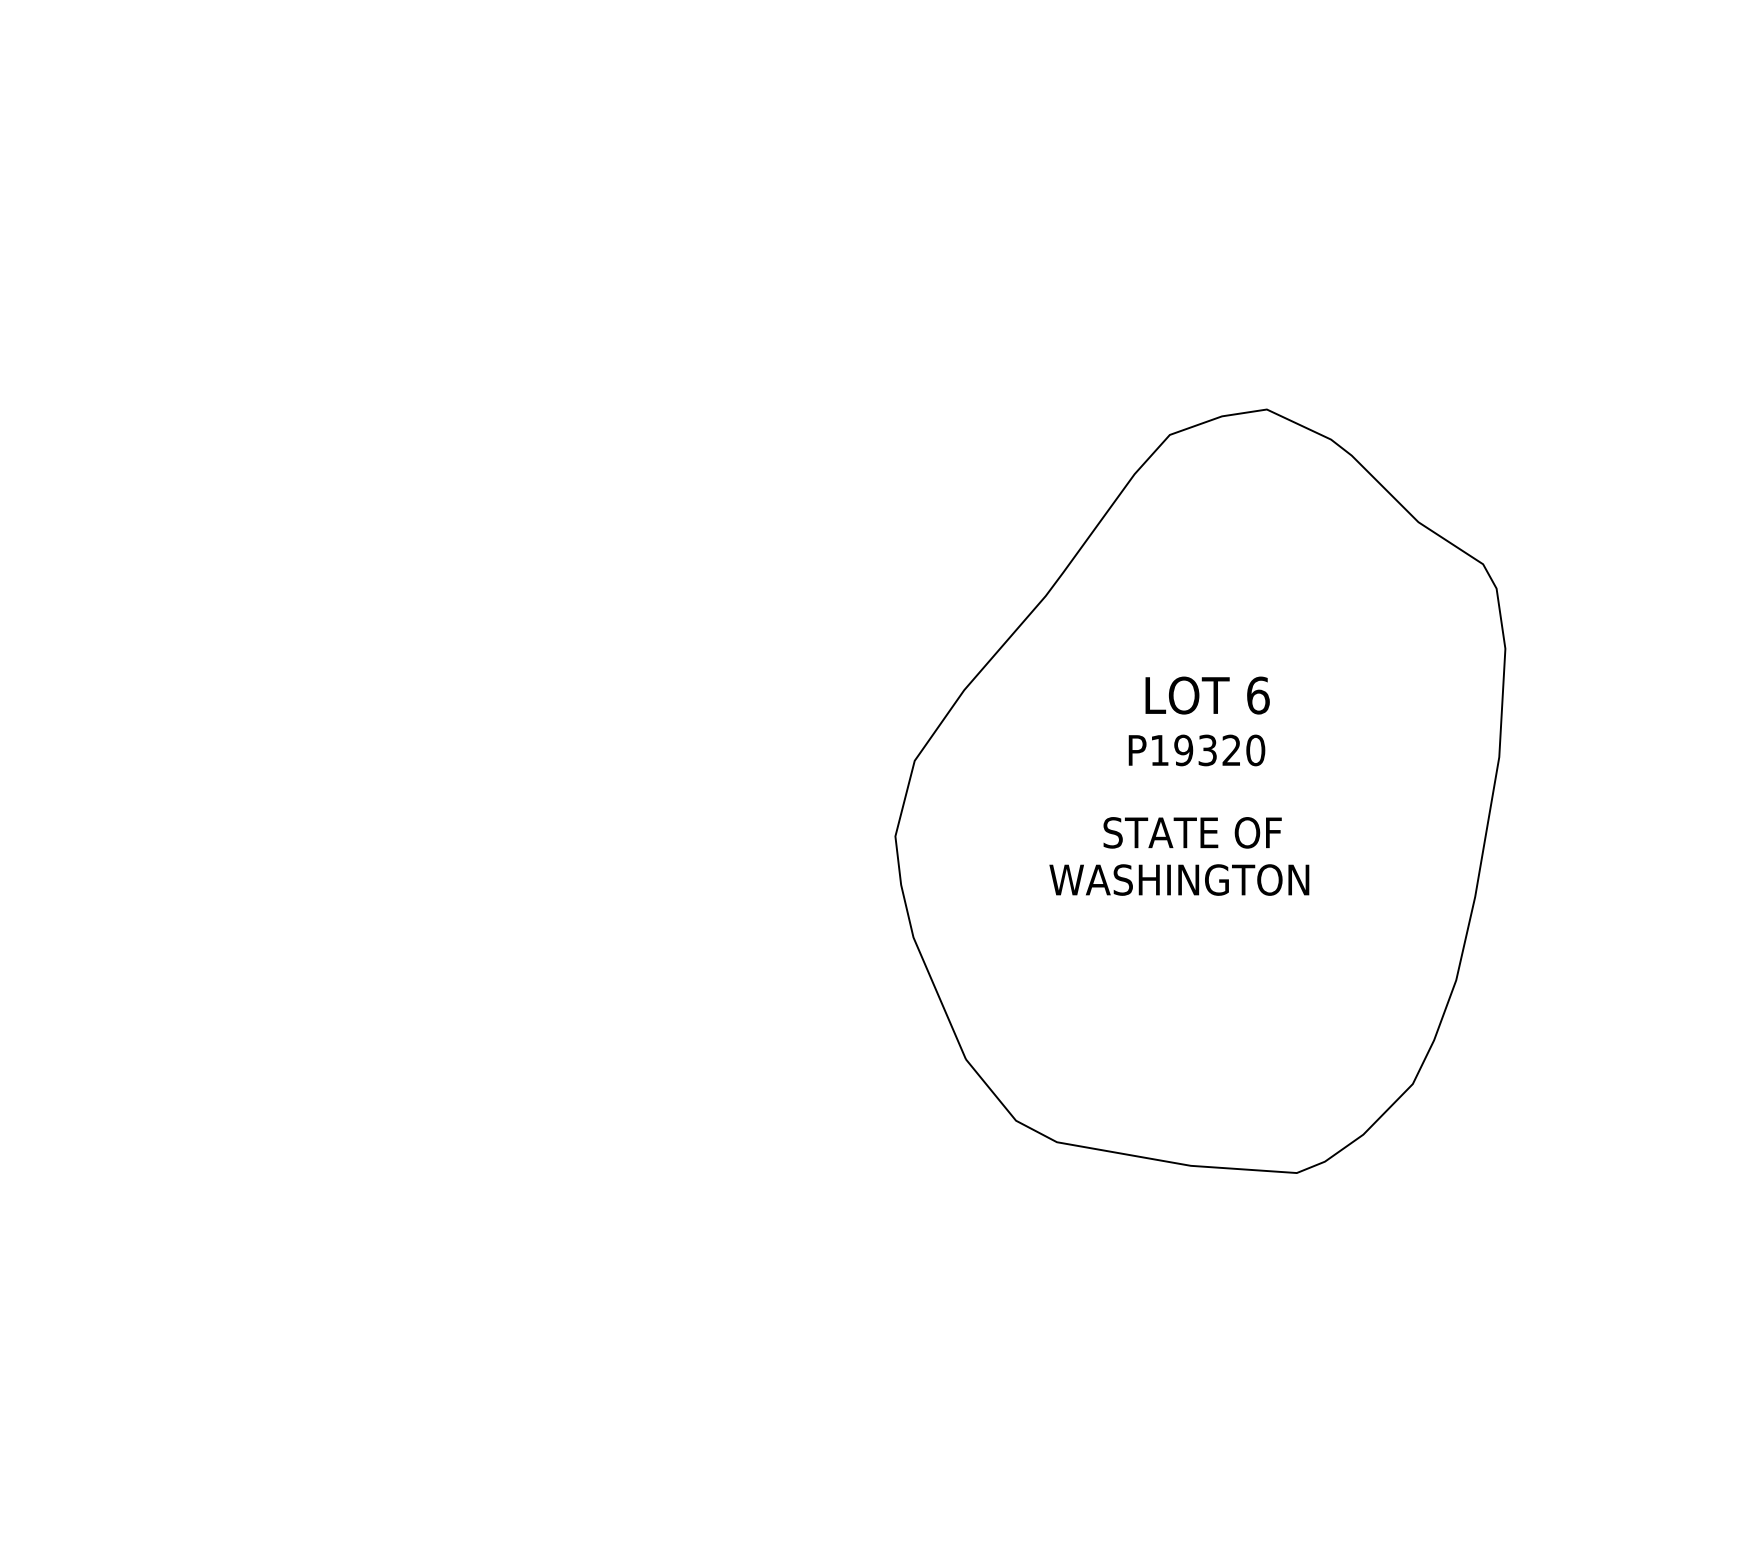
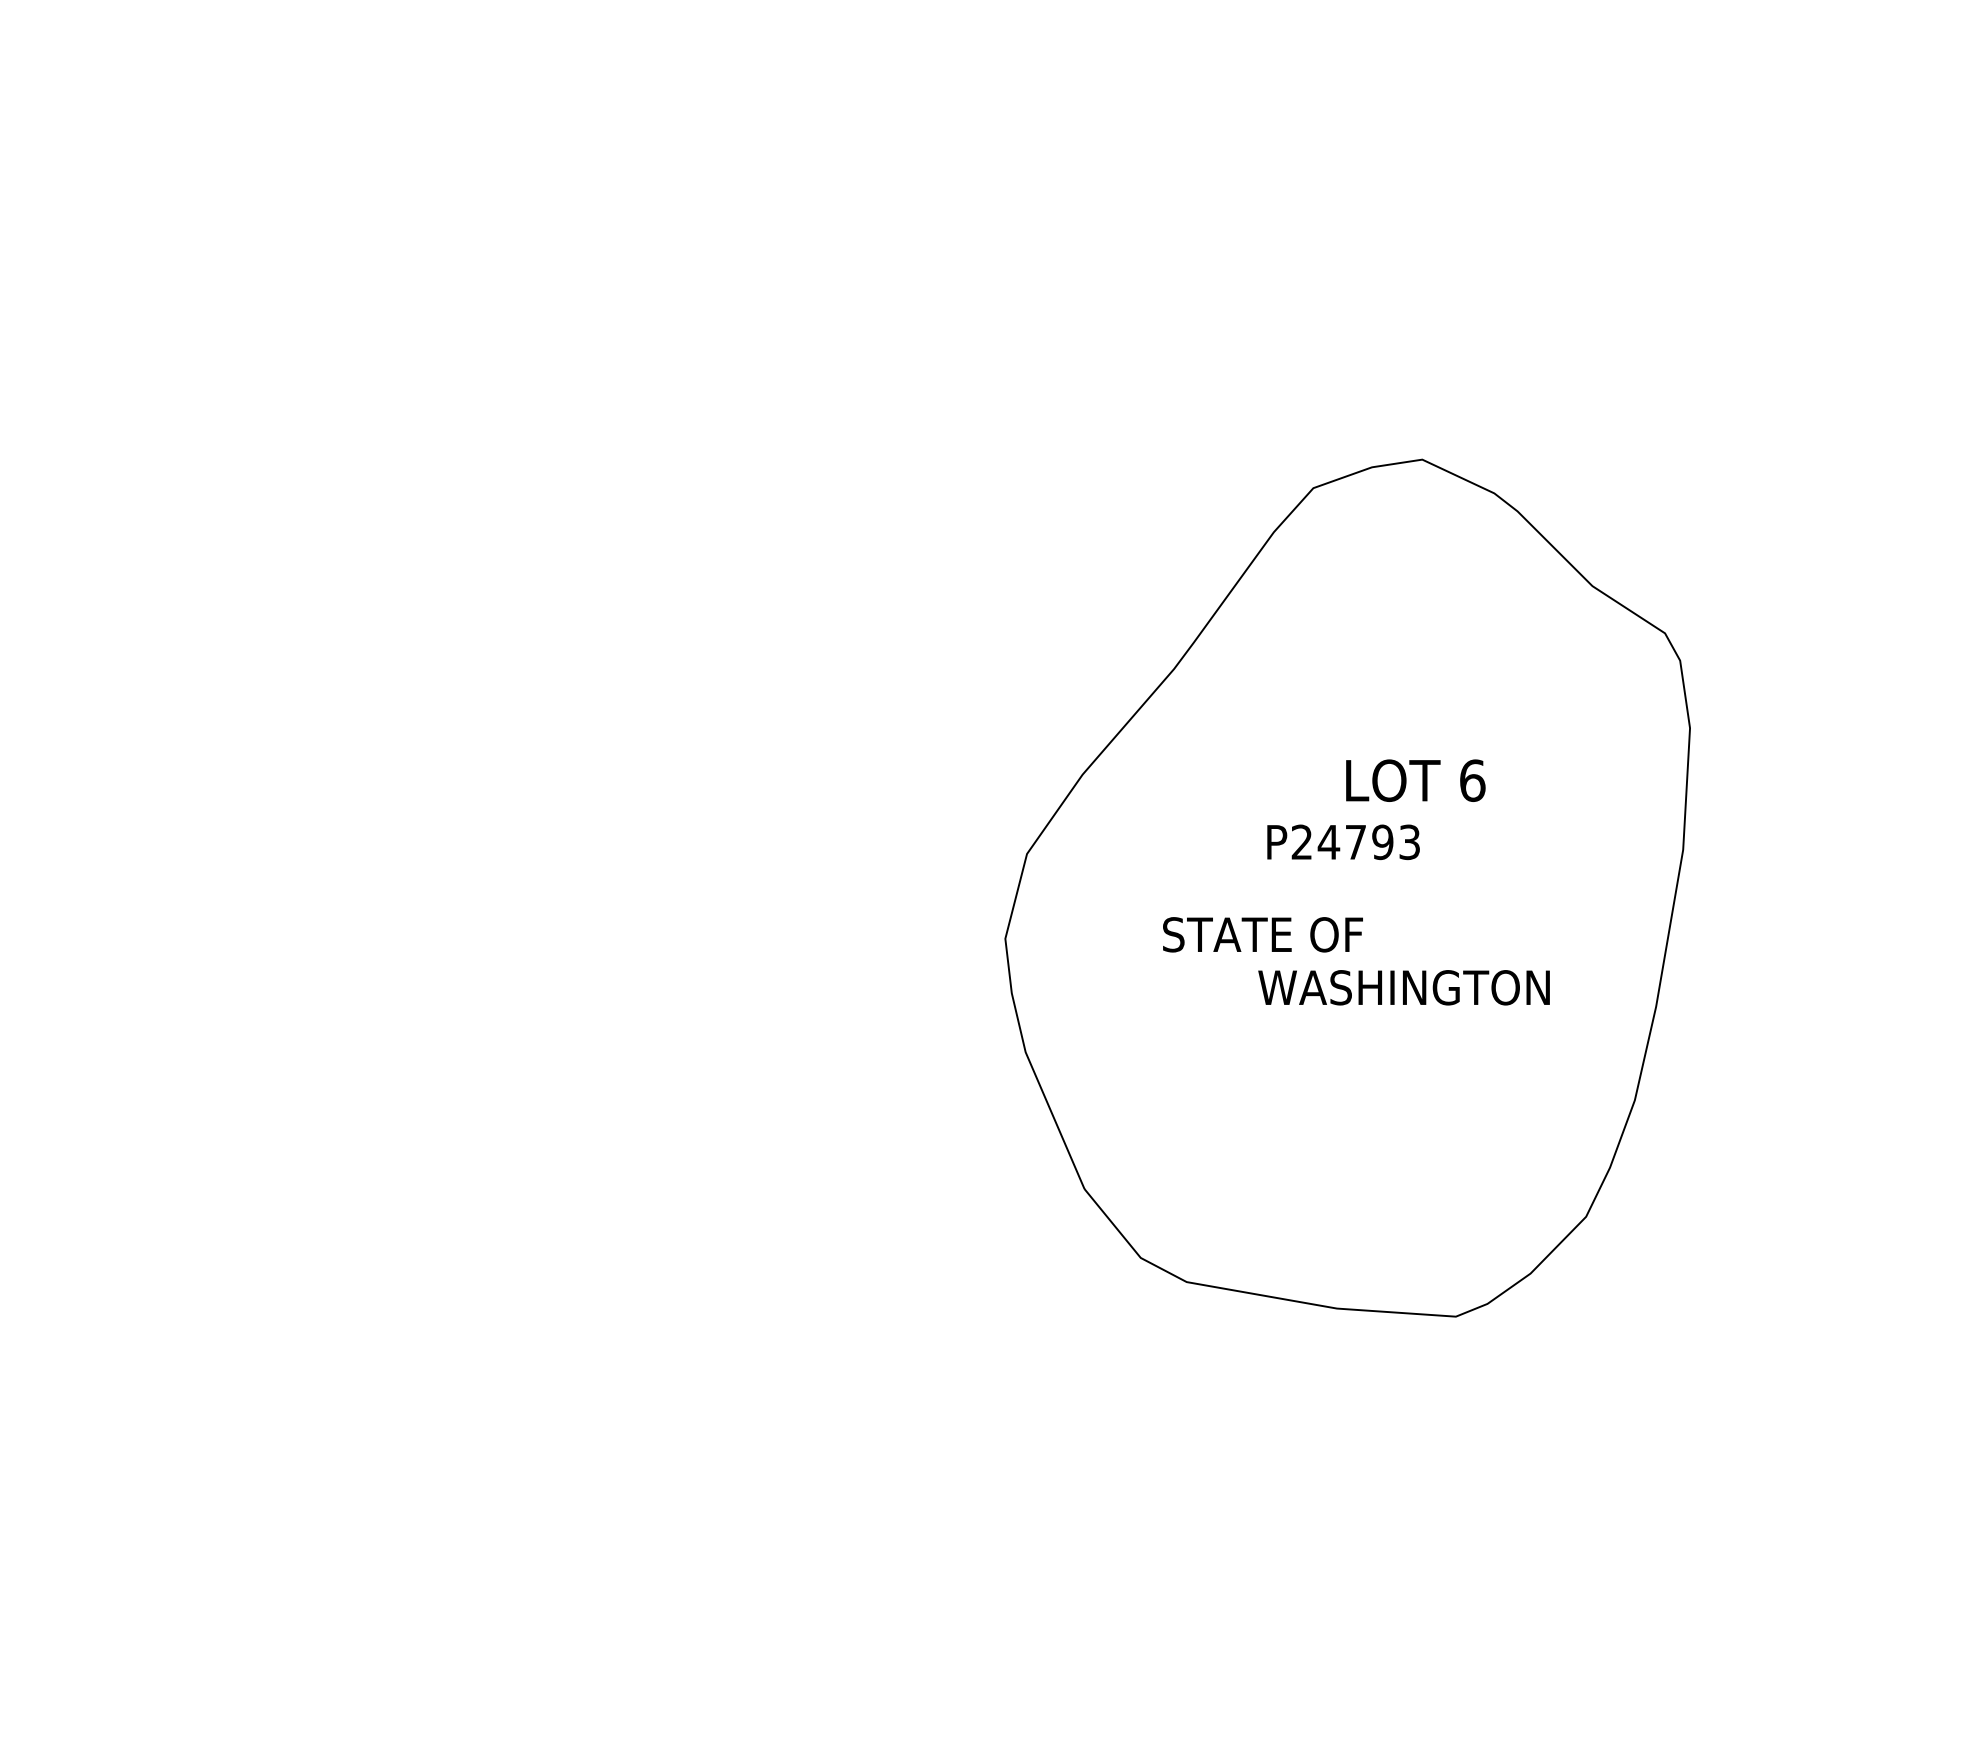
text: (1207, 695) -> (1415, 780), moved
text: (1207, 750) -> (1355, 842), P19320 -> P24793
text: (1192, 832) -> (1262, 934), moved
text: (1178, 879) -> (1403, 987), moved

